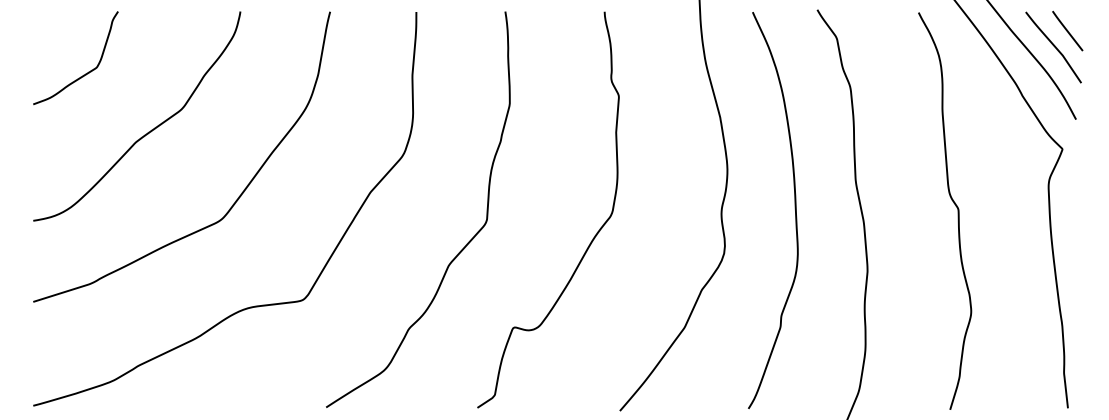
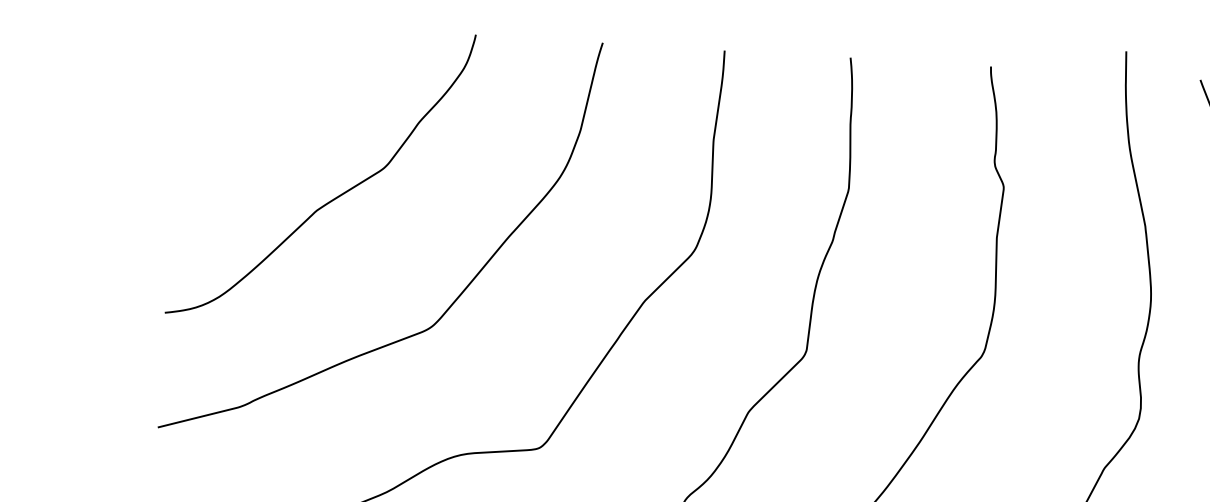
curve: (83, 74) -> (248, 110), removed

